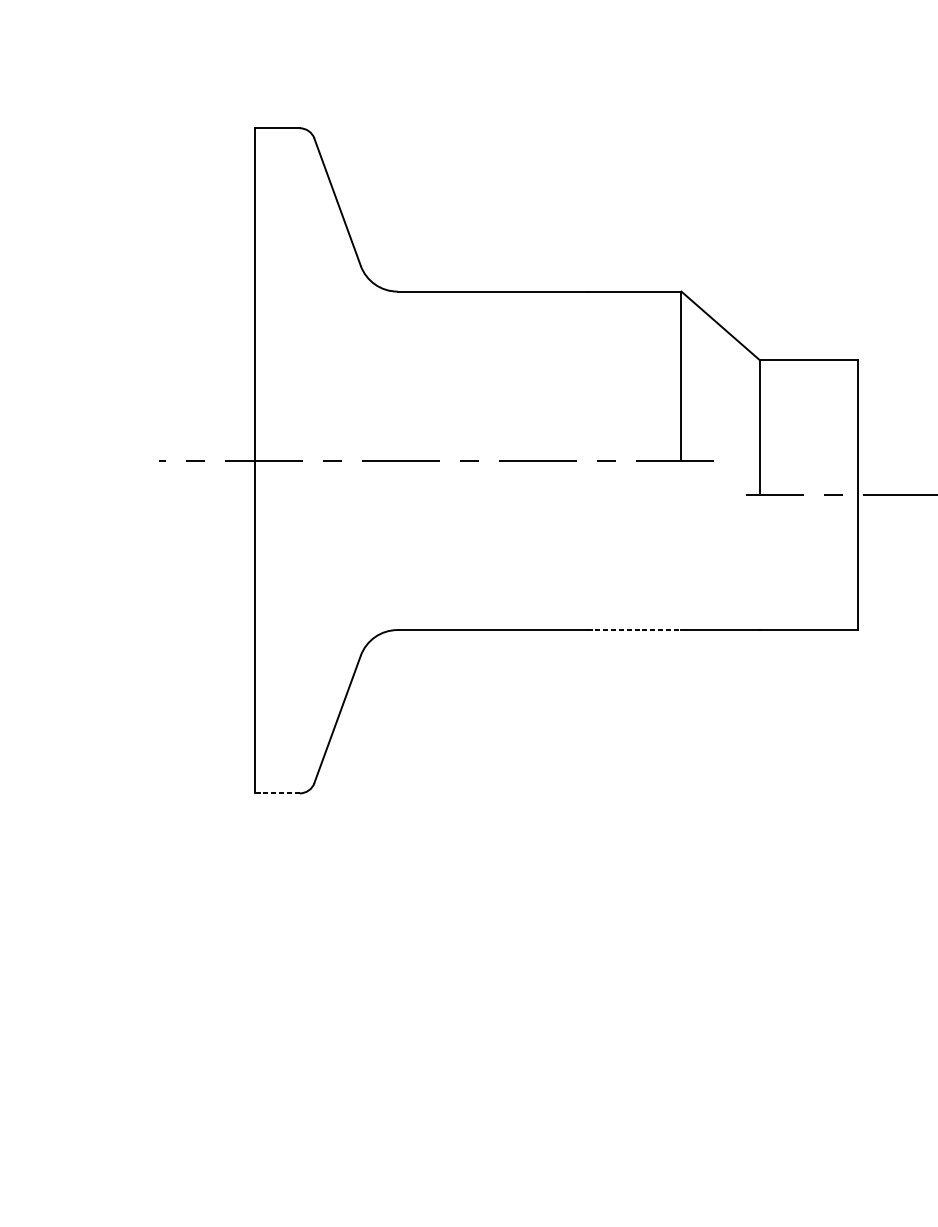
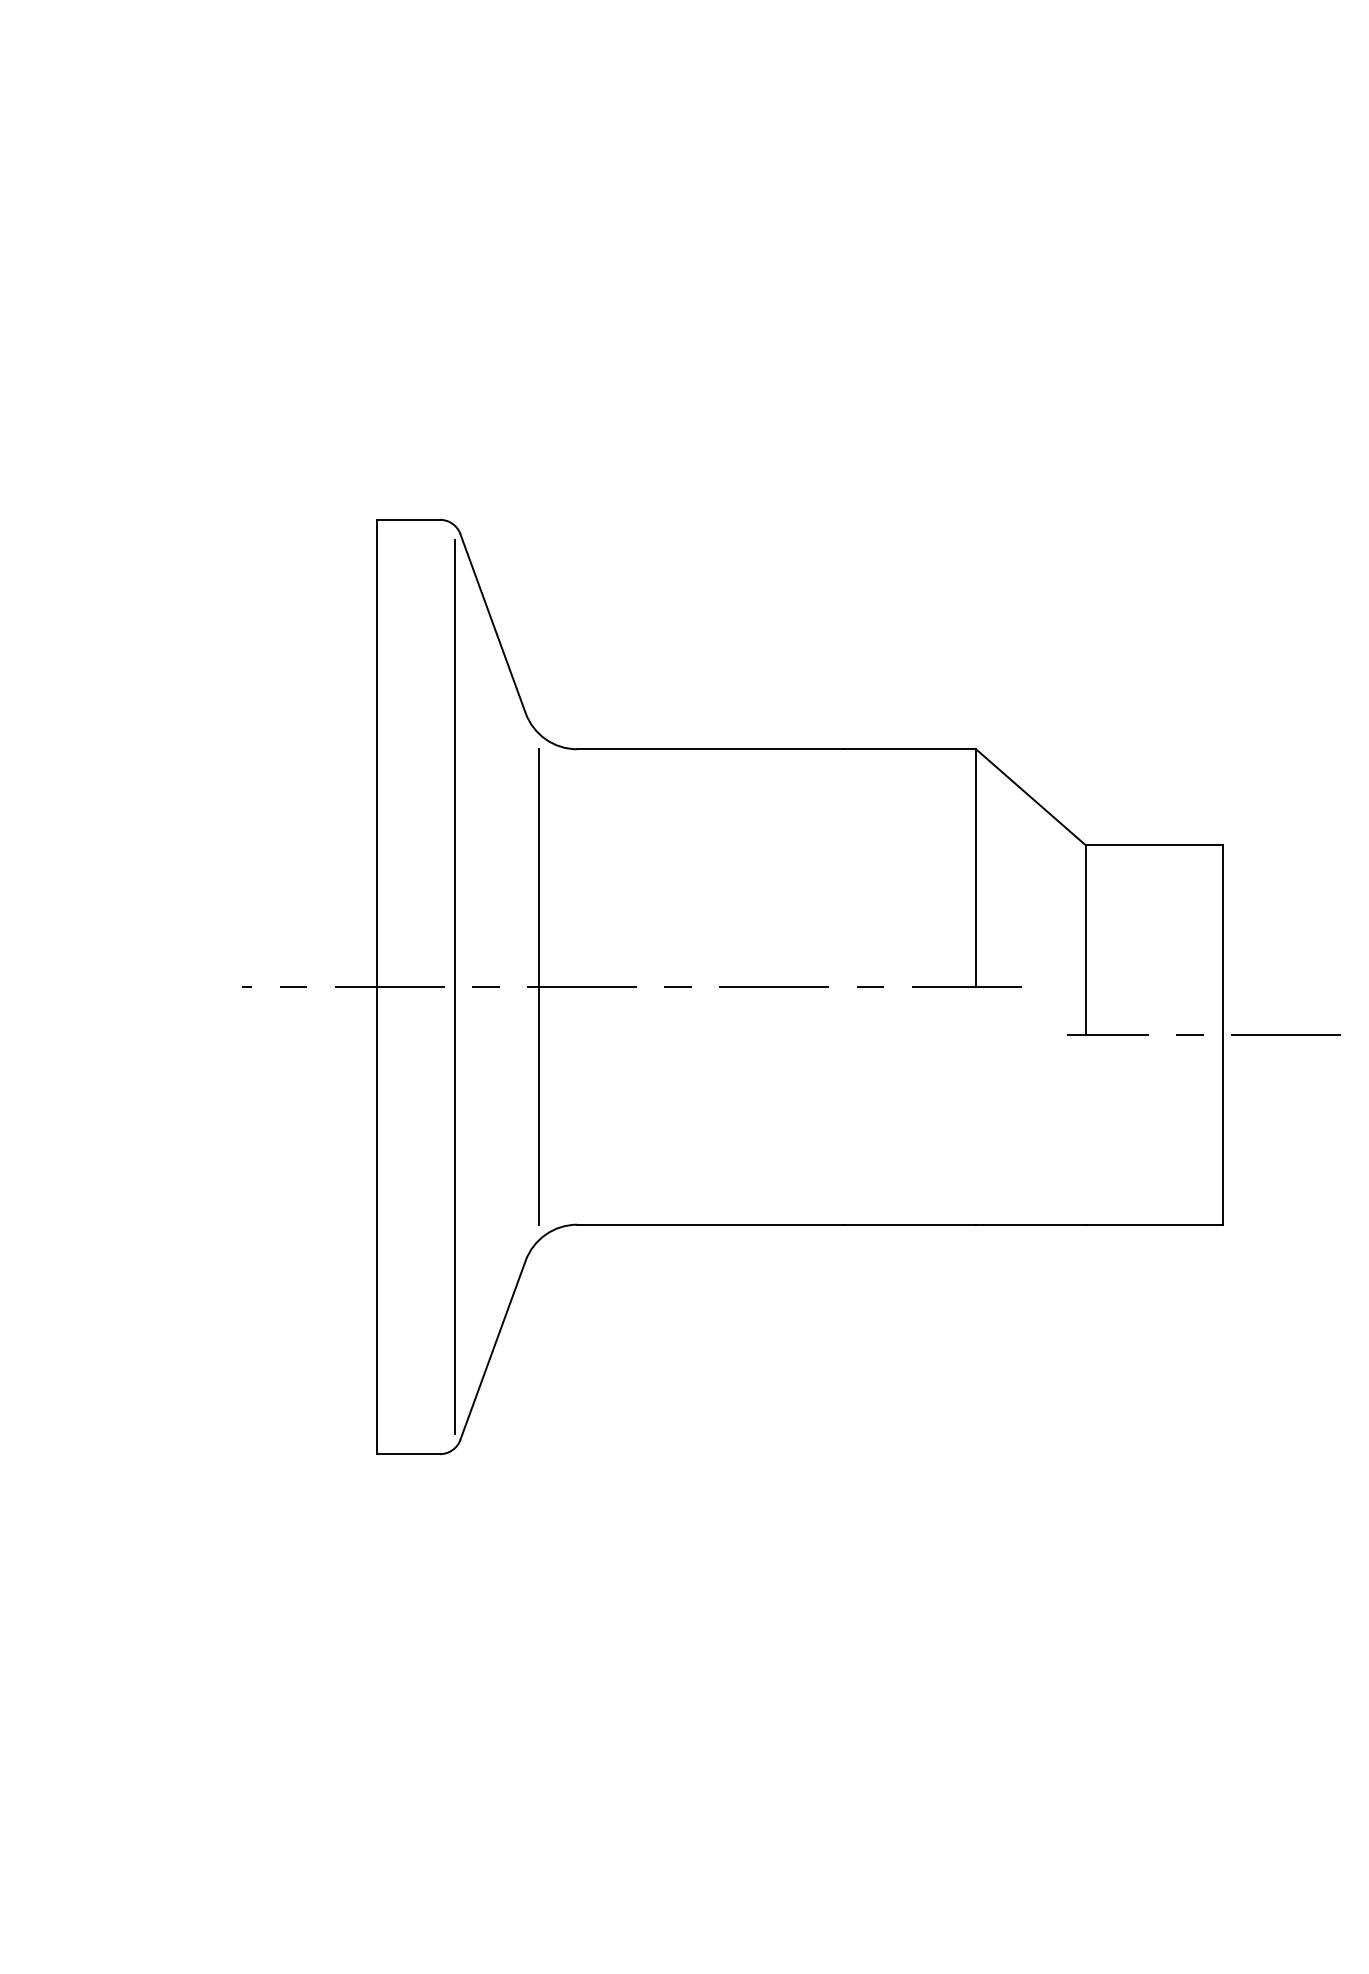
line: (310, 460) -> (455, 986), added
line: (369, 460) -> (538, 986), added
line: (634, 629) -> (910, 1224), dashed -> solid
line: (276, 793) -> (407, 1454), dashed -> solid

